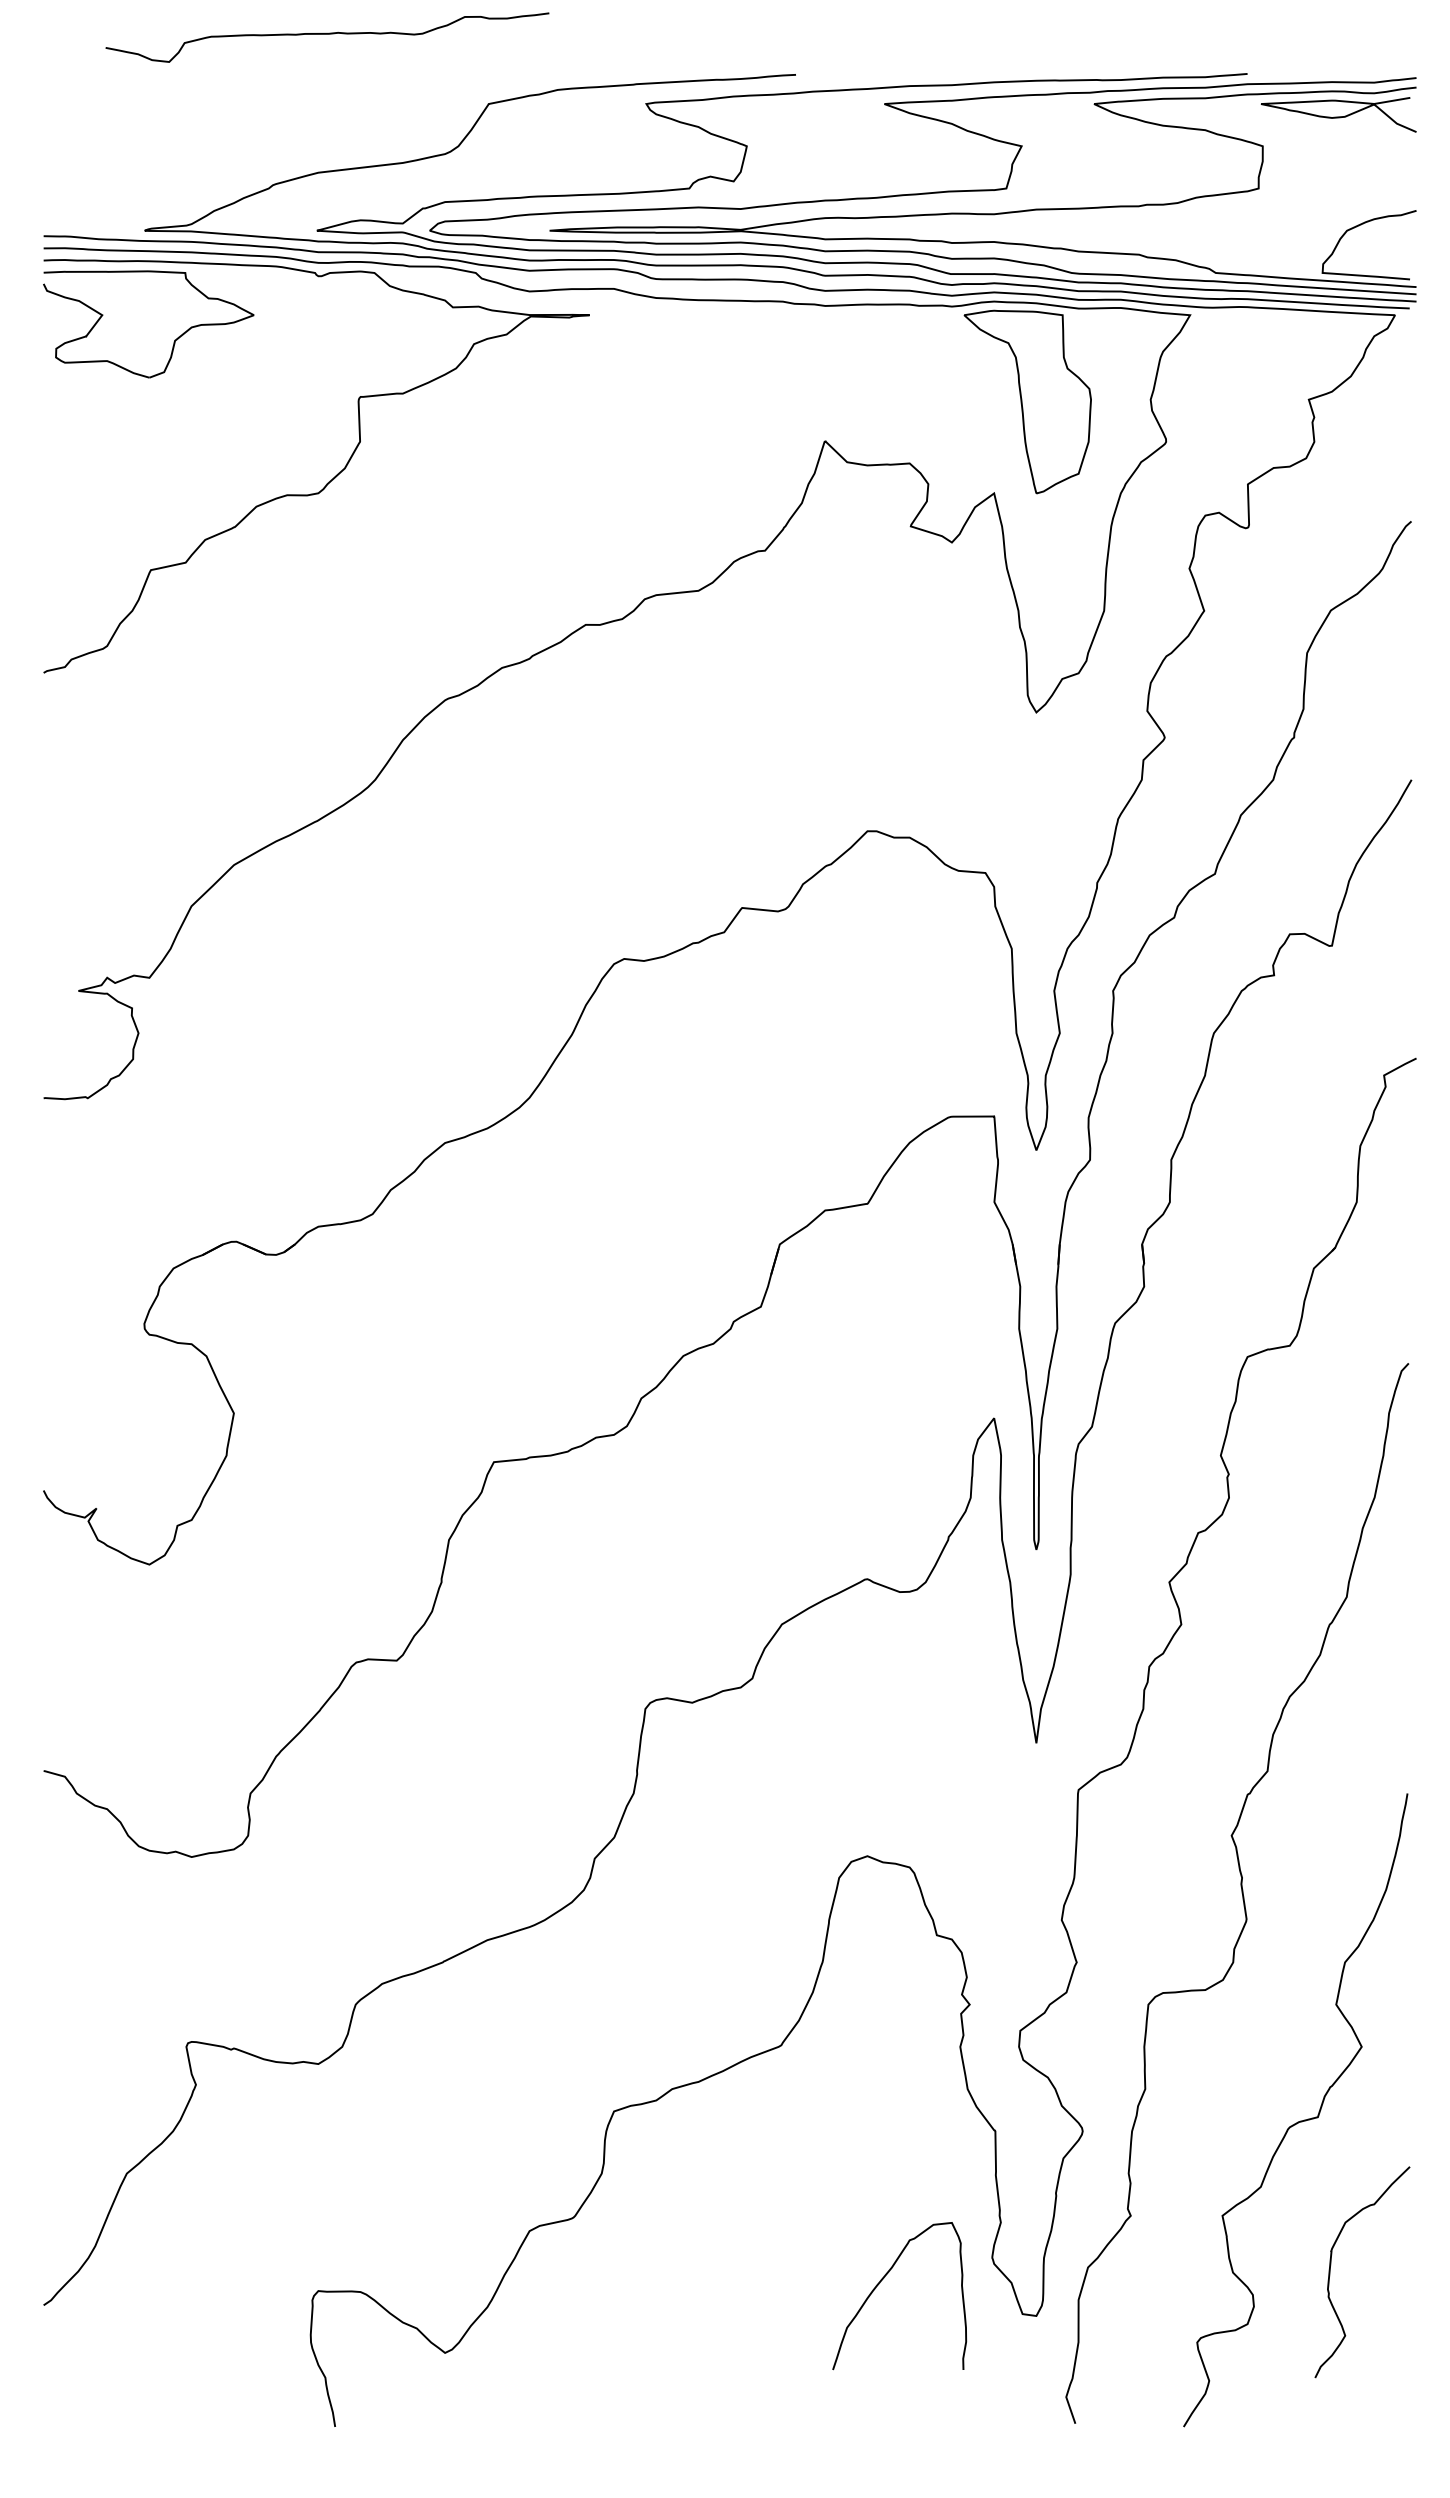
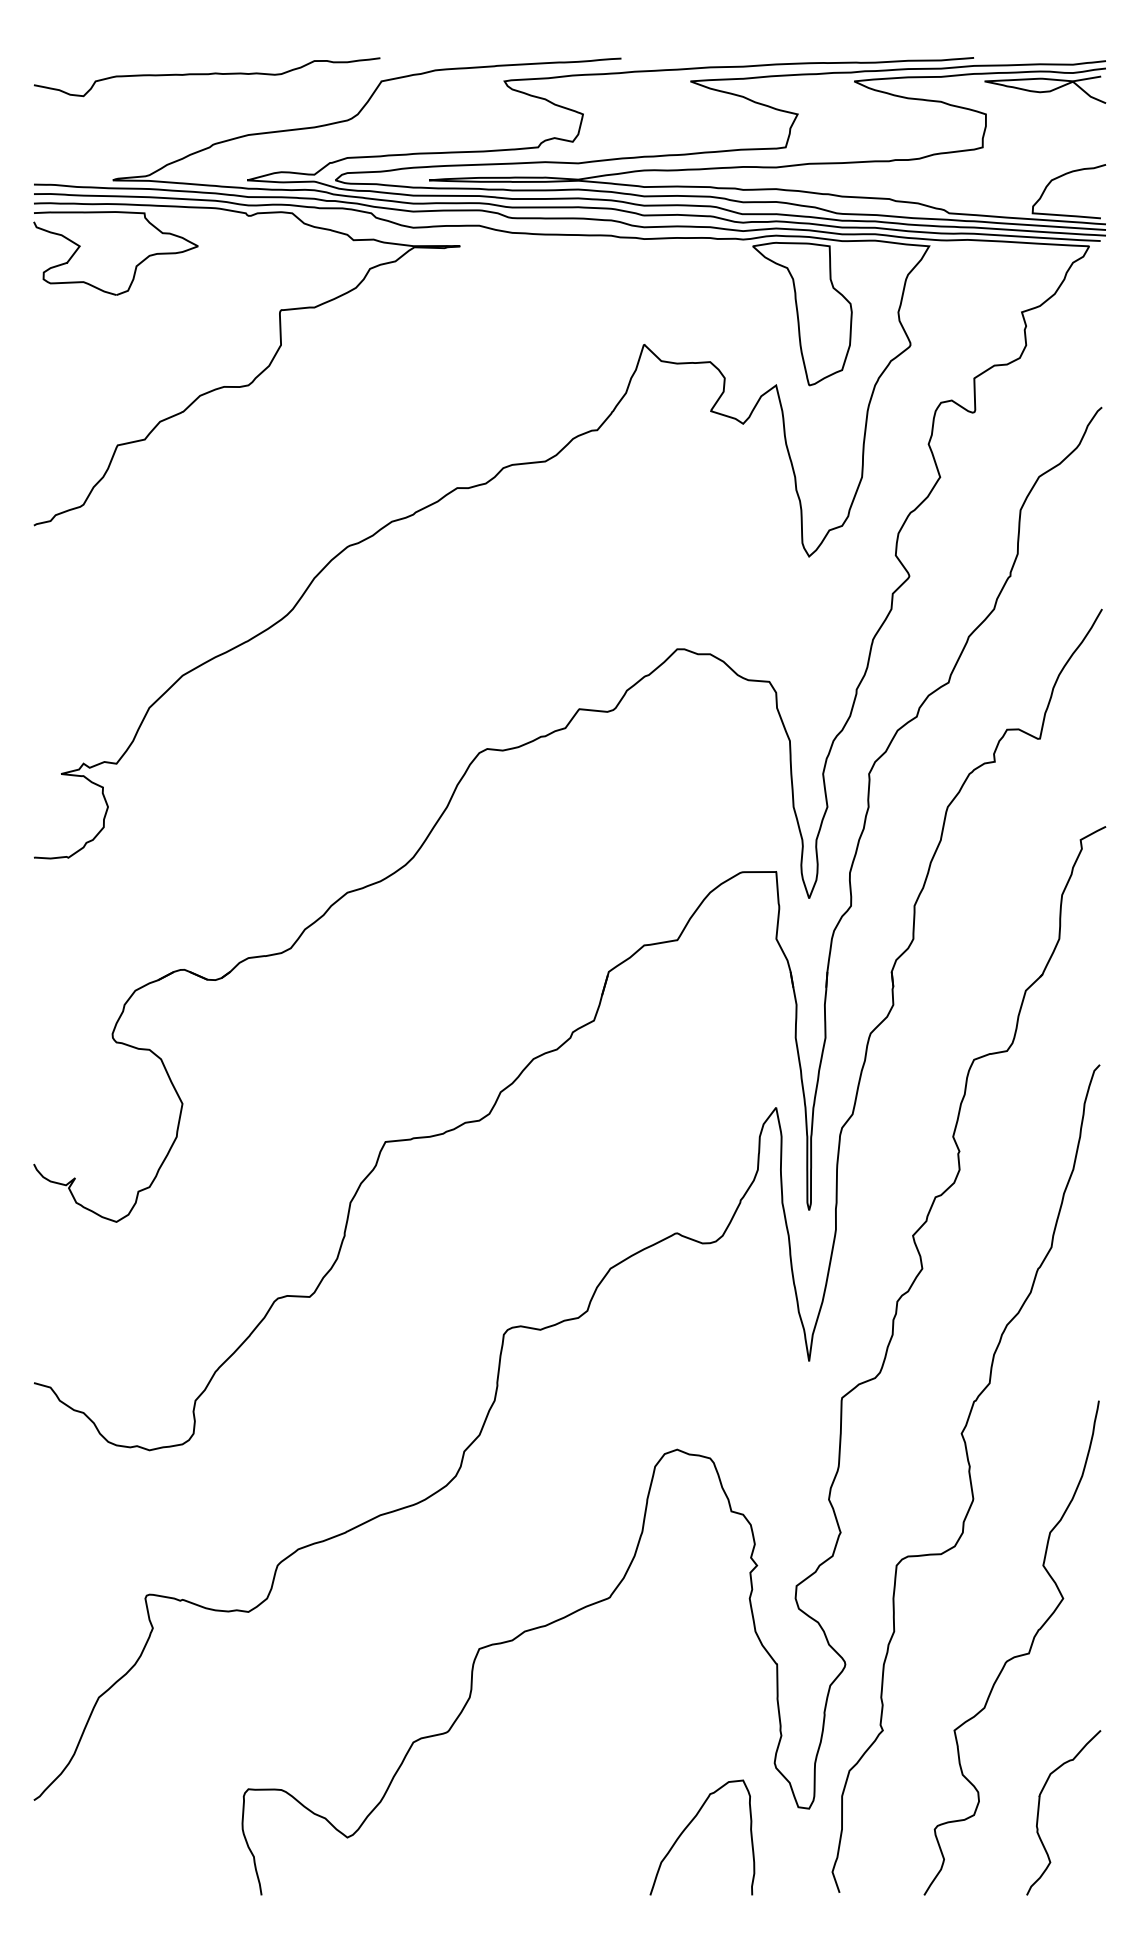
curve: (327, 34) -> (207, 74), moved
curve: (1331, 2265) -> (1039, 1807), moved
curve: (879, 2284) -> (686, 1828), moved

